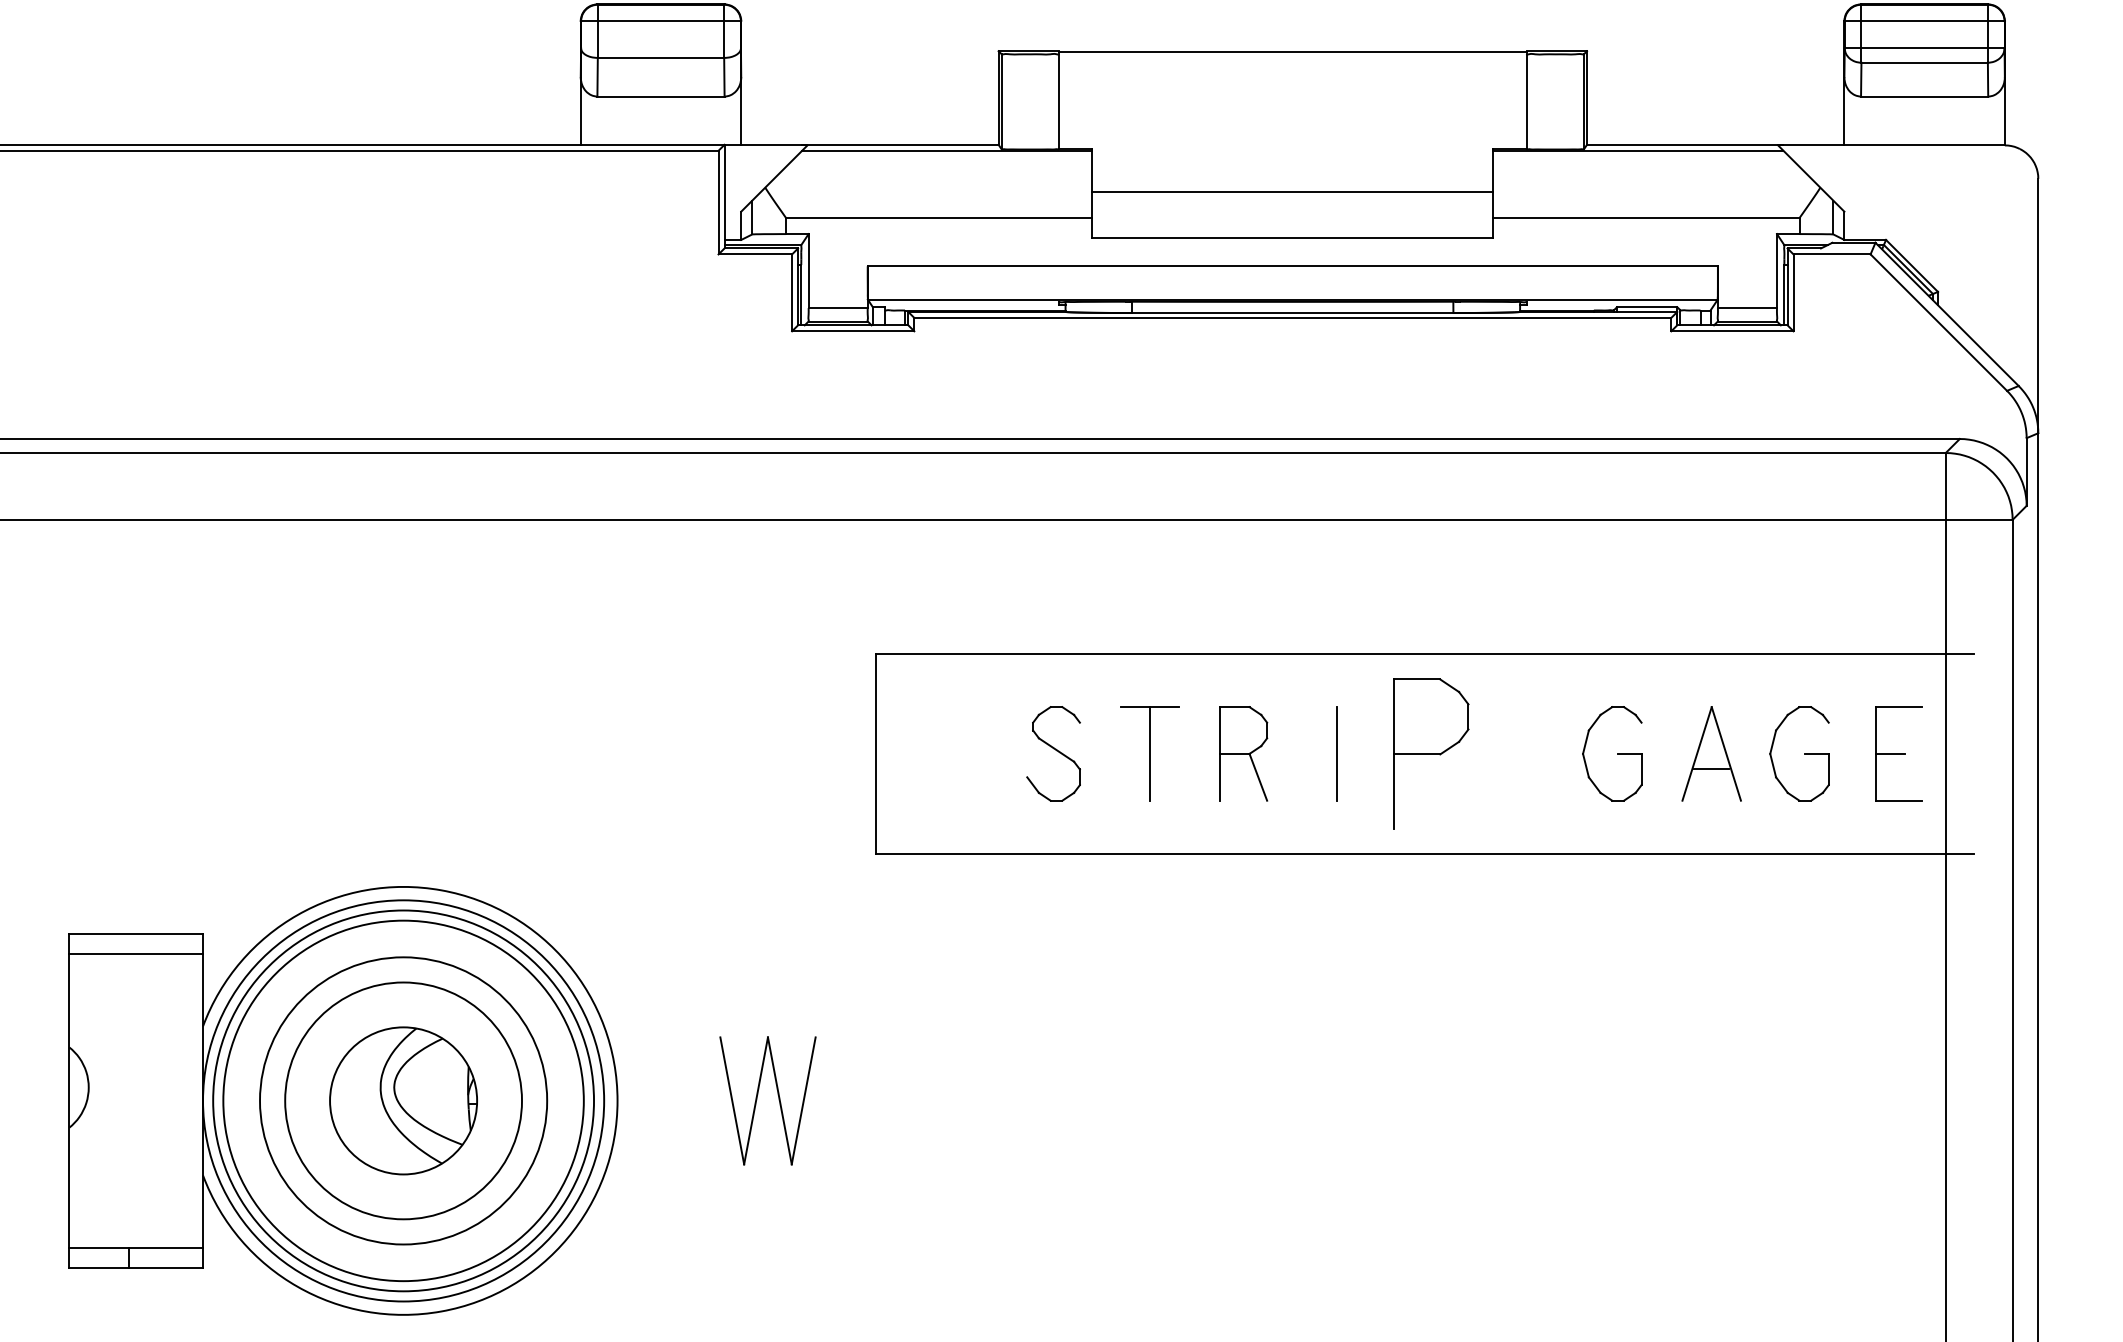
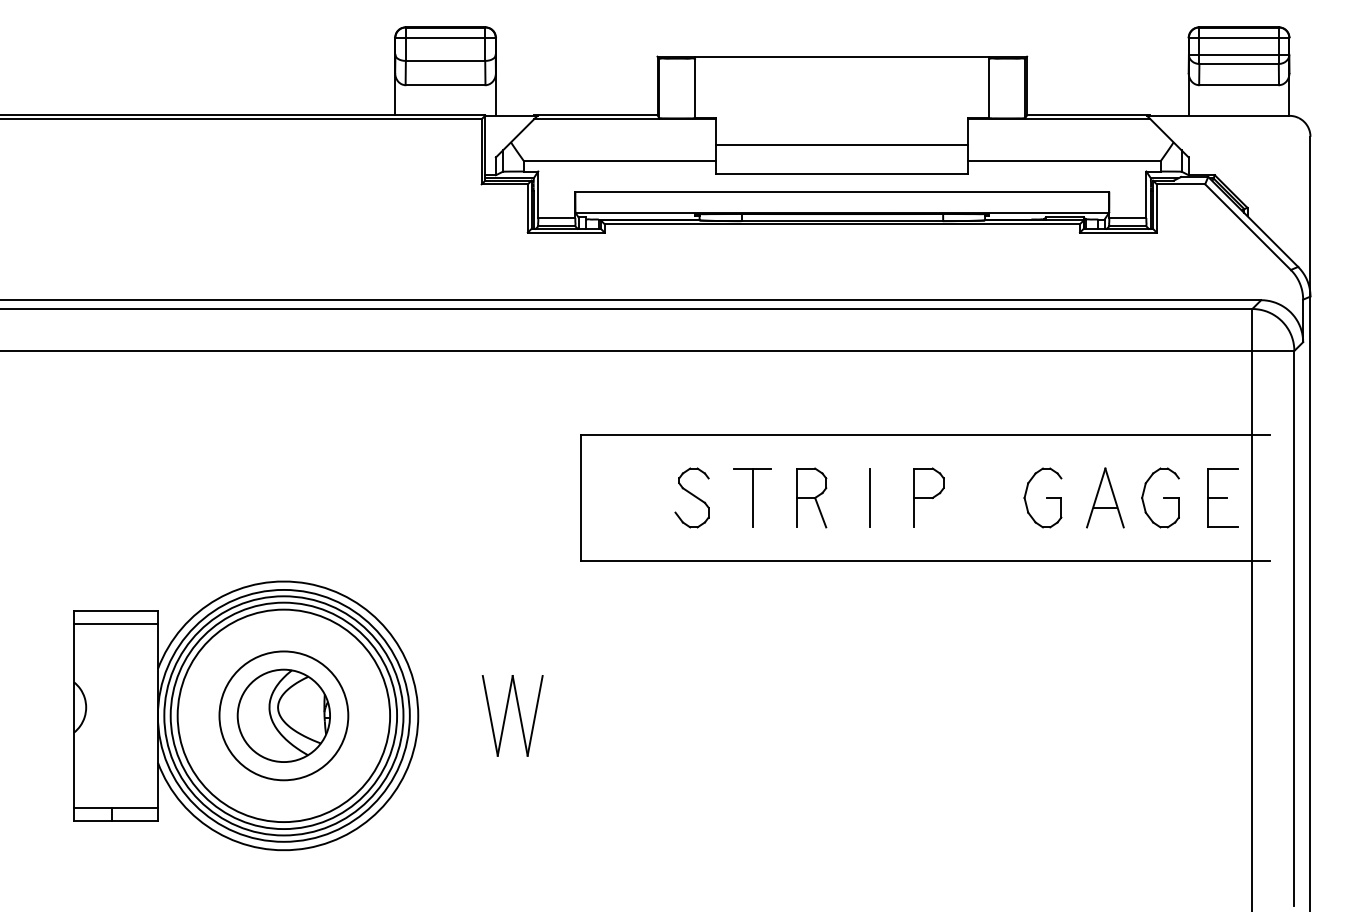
part: (1430, 753) -> (928, 497), size x0.62
circle: (402, 1100) -> (283, 715), size x0.71
circle: (402, 1100) -> (283, 715), size x1.43

